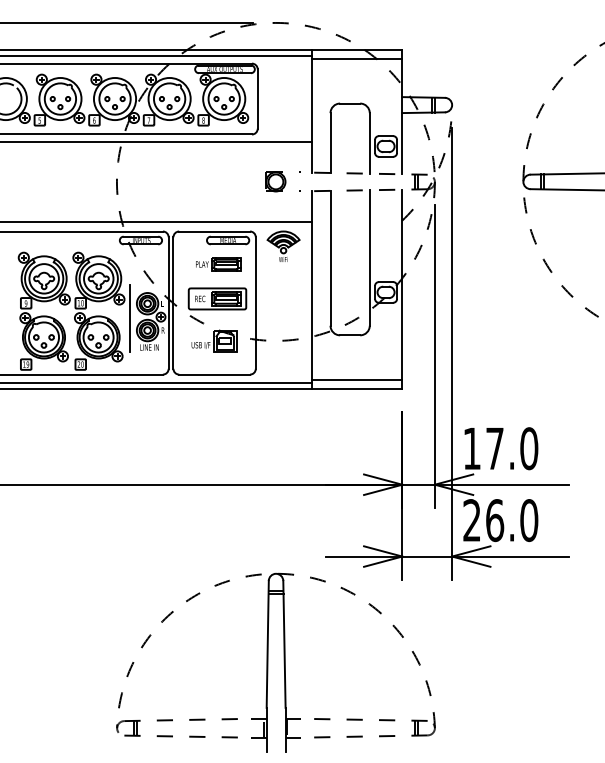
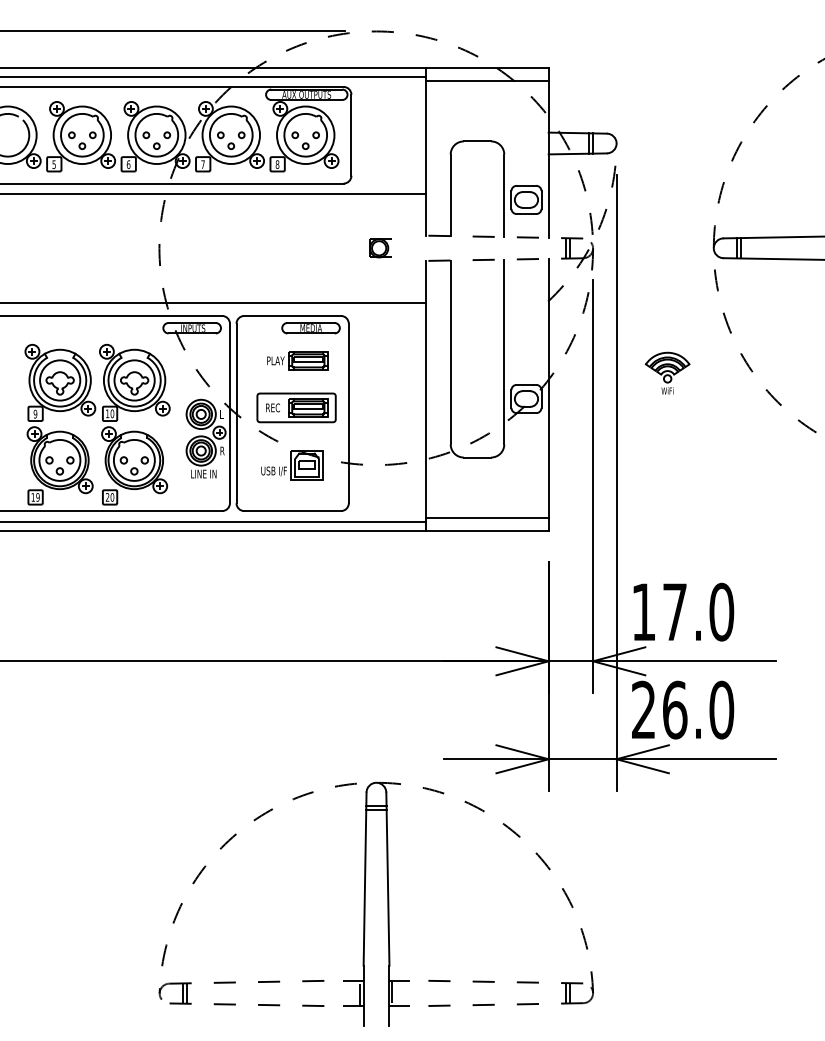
part: (282, 181) -> (385, 247), size x0.7
part: (283, 245) -> (667, 371), moved
line: (130, 317) -> (177, 433), removed

